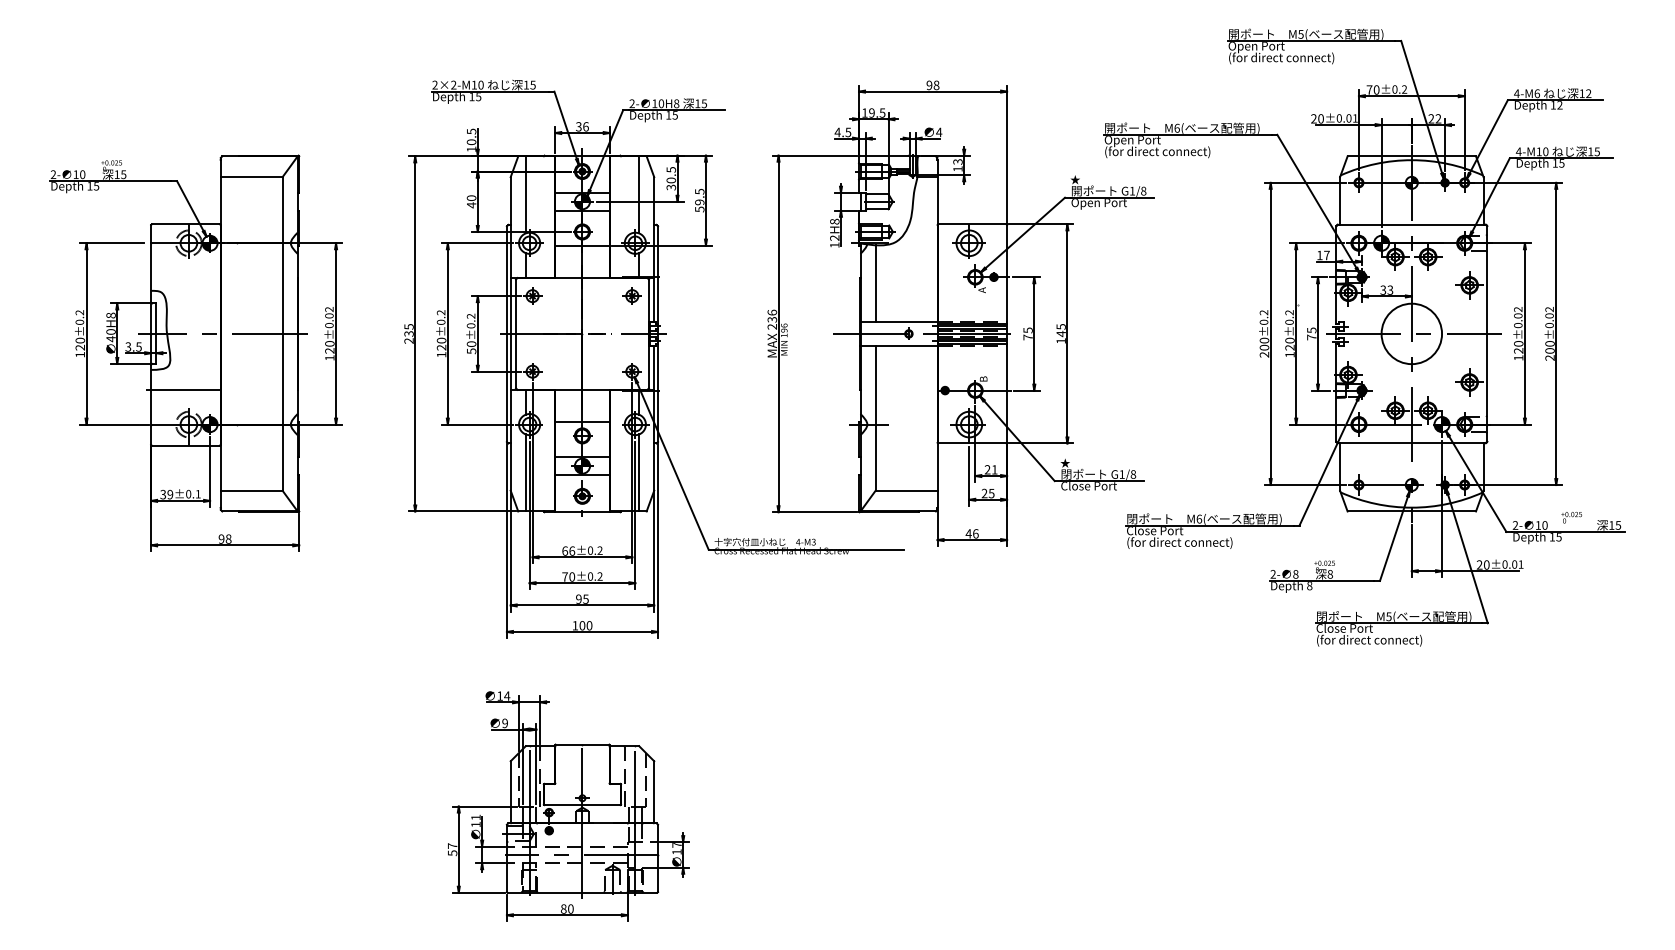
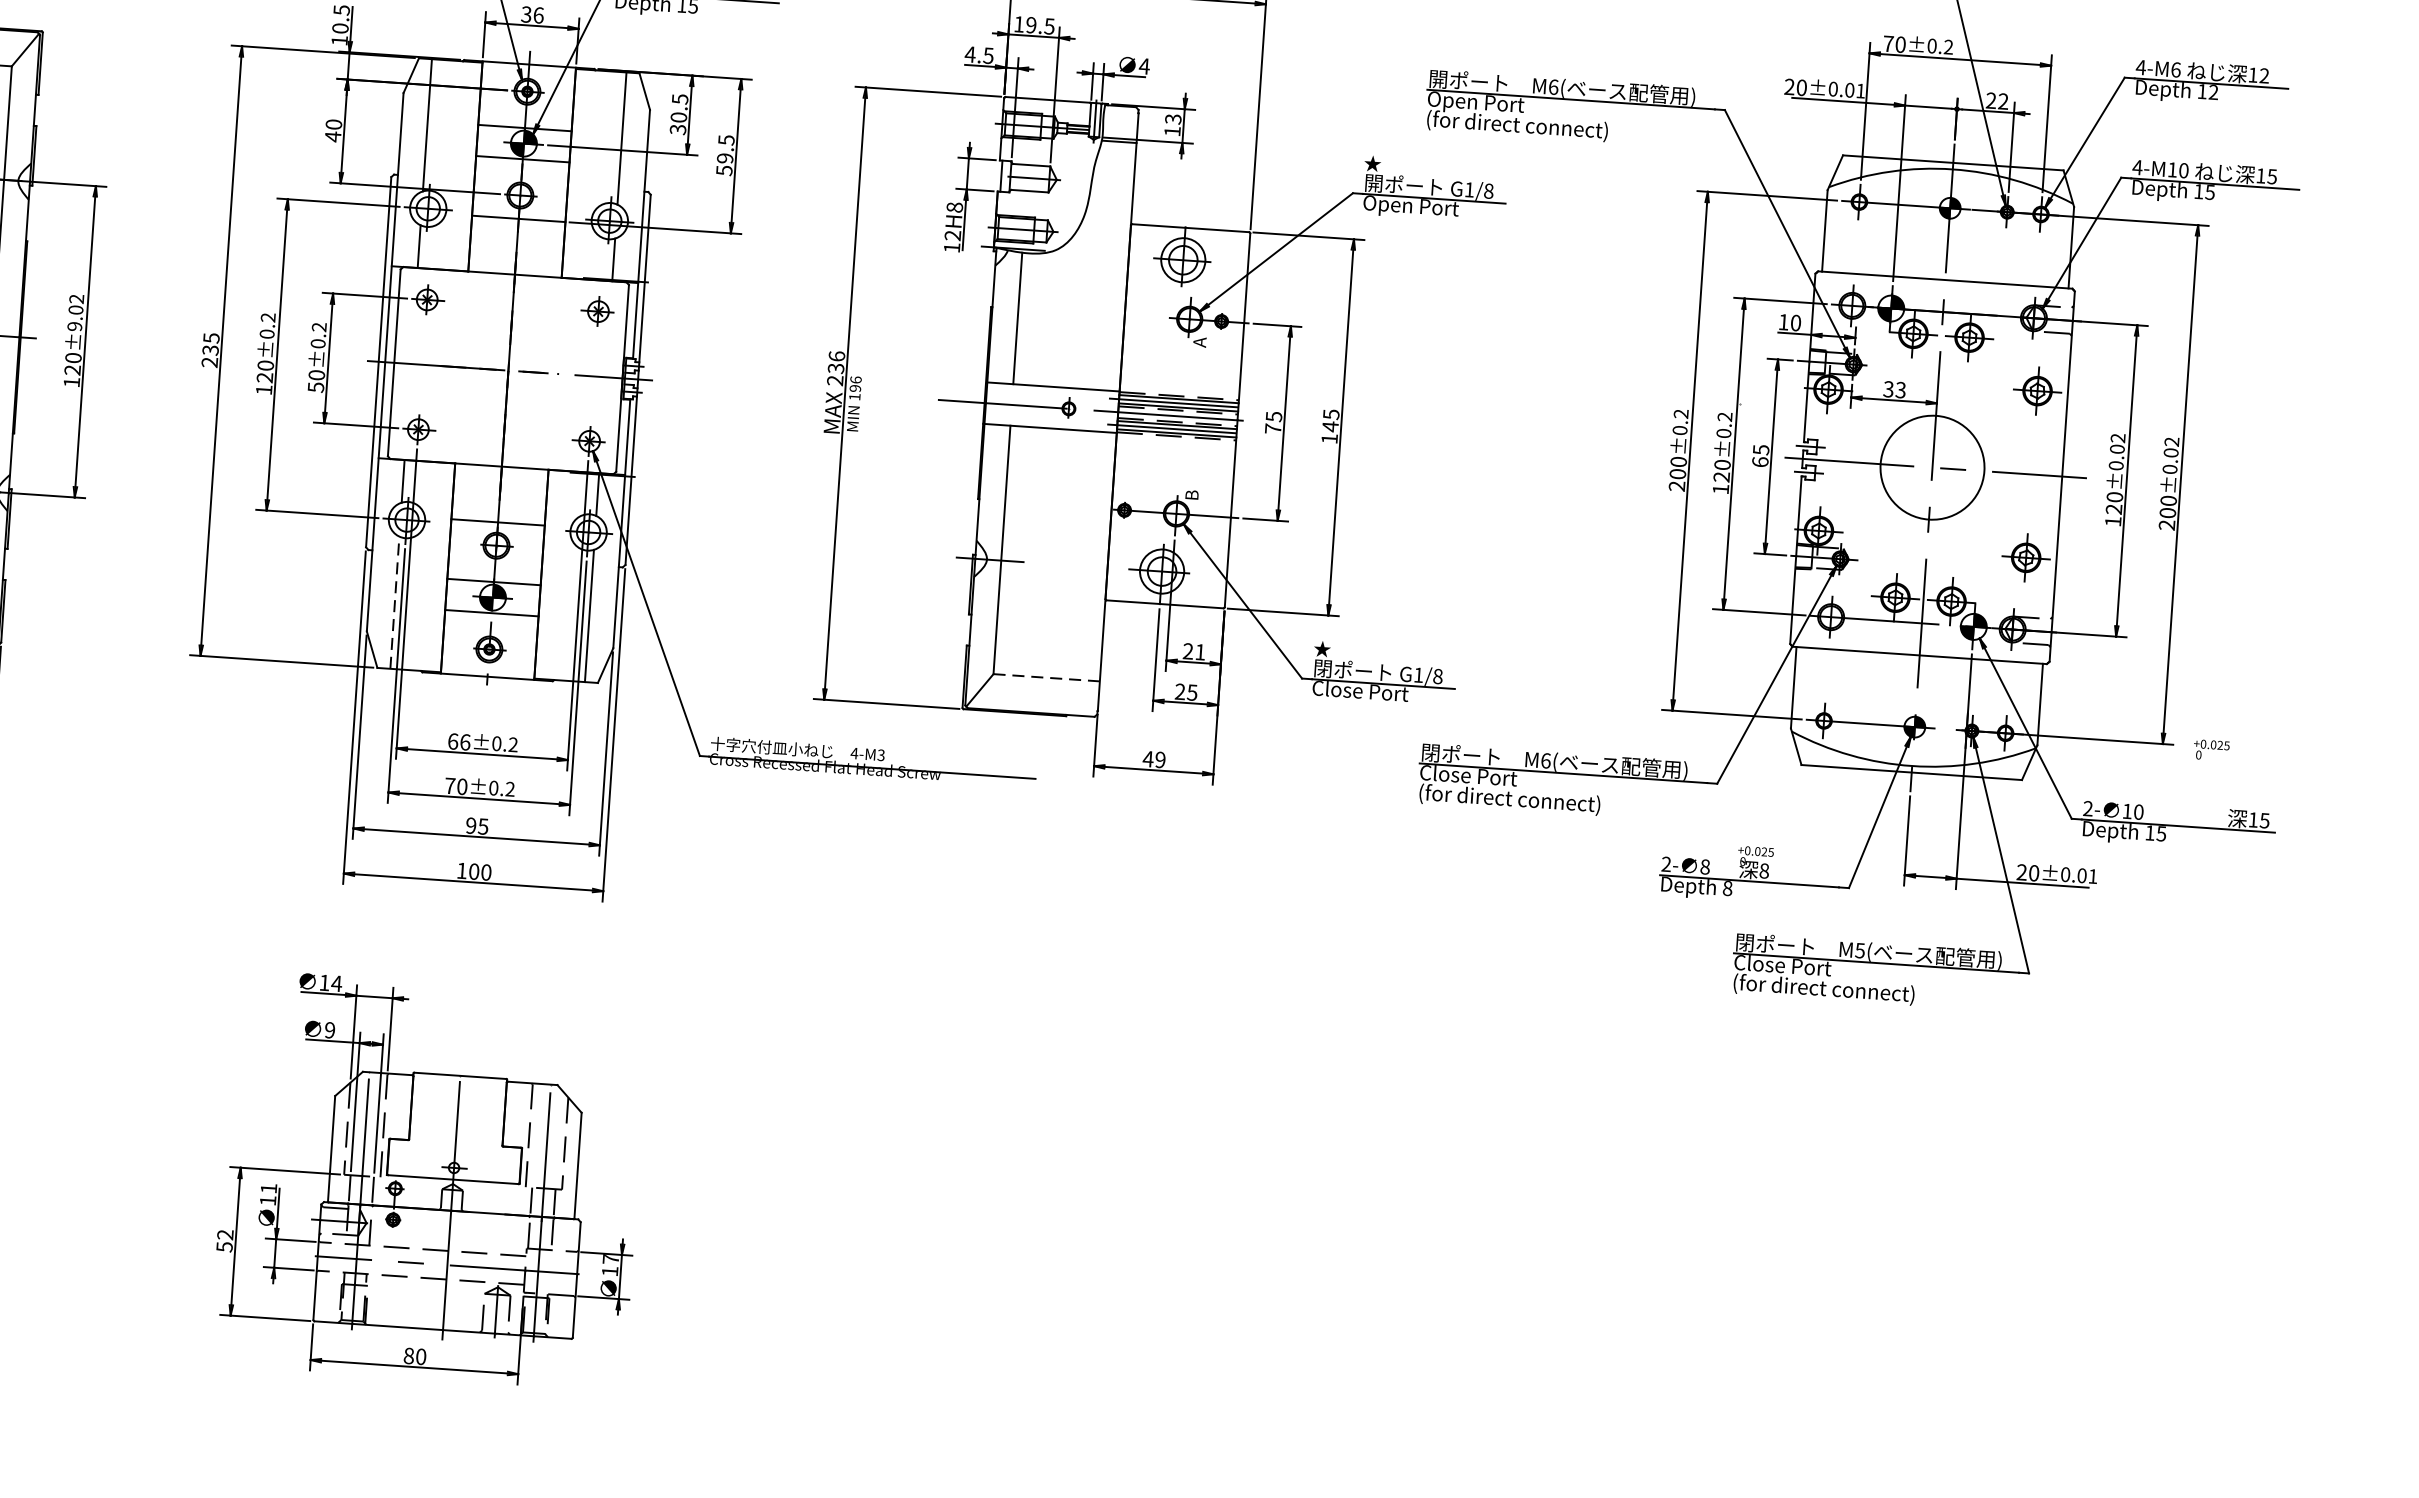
text: (1326, 255) -> (1795, 323), 17 -> 10
text: (329, 325) -> (75, 326), ±0.02 -> ±9.02
text: (1311, 337) -> (1759, 462), 75 -> 65
line: (525, 472) -> (394, 601), solid -> dashed
line: (906, 490) -> (1046, 677), solid -> dashed
text: (1571, 517) -> (2211, 749), moved
text: (975, 533) -> (1159, 759), 46 -> 49
text: (452, 845) -> (225, 1233), 57 -> 52

